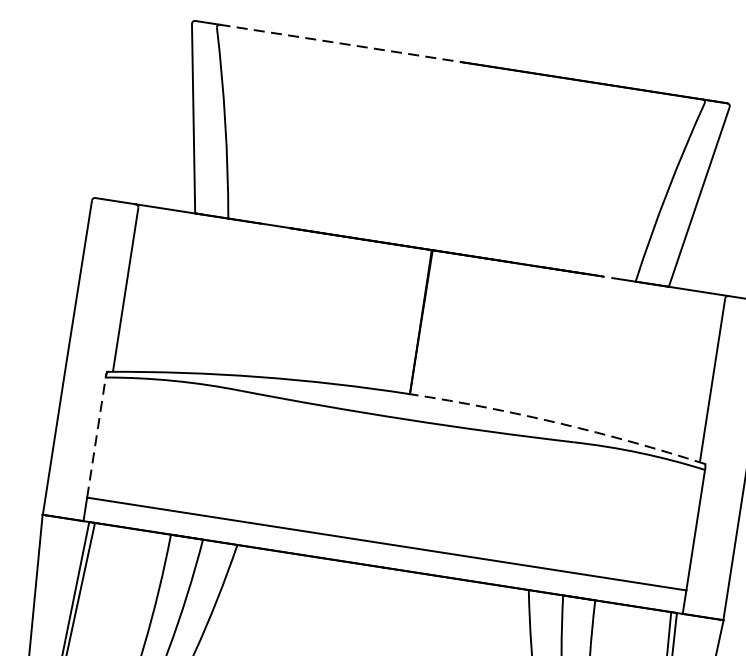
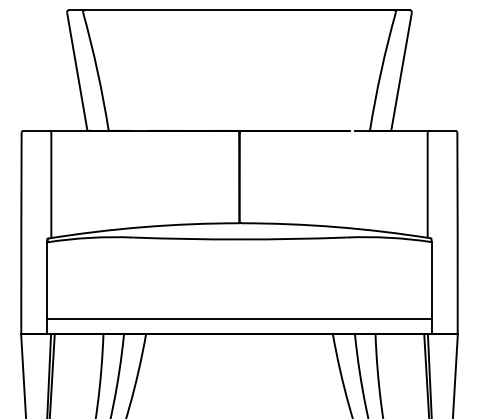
line: (339, 43) -> (161, 10), dashed -> solid
arc: (560, 424) -> (336, 227), dashed -> solid
line: (96, 437) -> (47, 280), dashed -> solid

